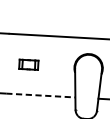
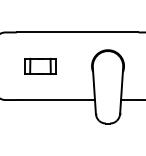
part: (28, 64) -> (40, 65), size x1.43
line: (41, 95) -> (56, 100), dashed -> solid

